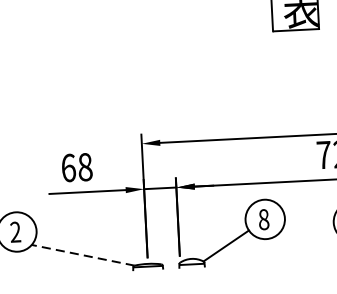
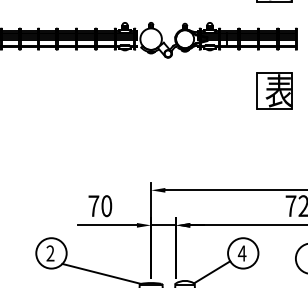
text: (77, 168) -> (100, 206), 68 -> 70
text: (262, 219) -> (241, 253), 8 -> 4
line: (82, 254) -> (101, 273), dashed -> solid

